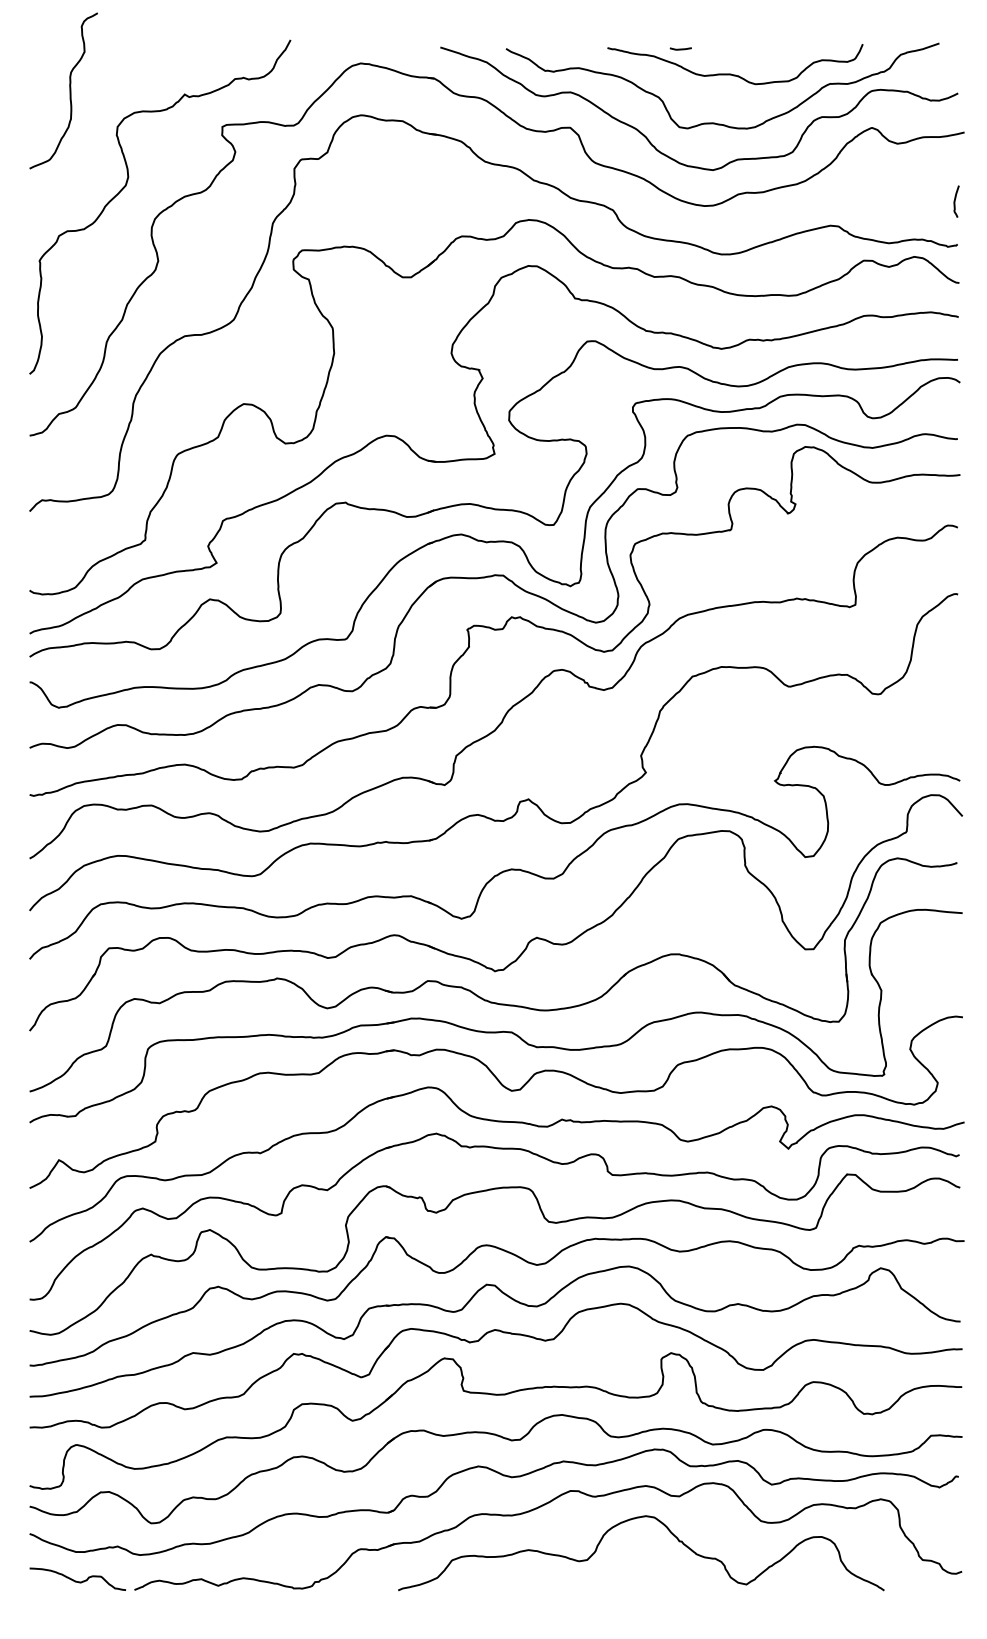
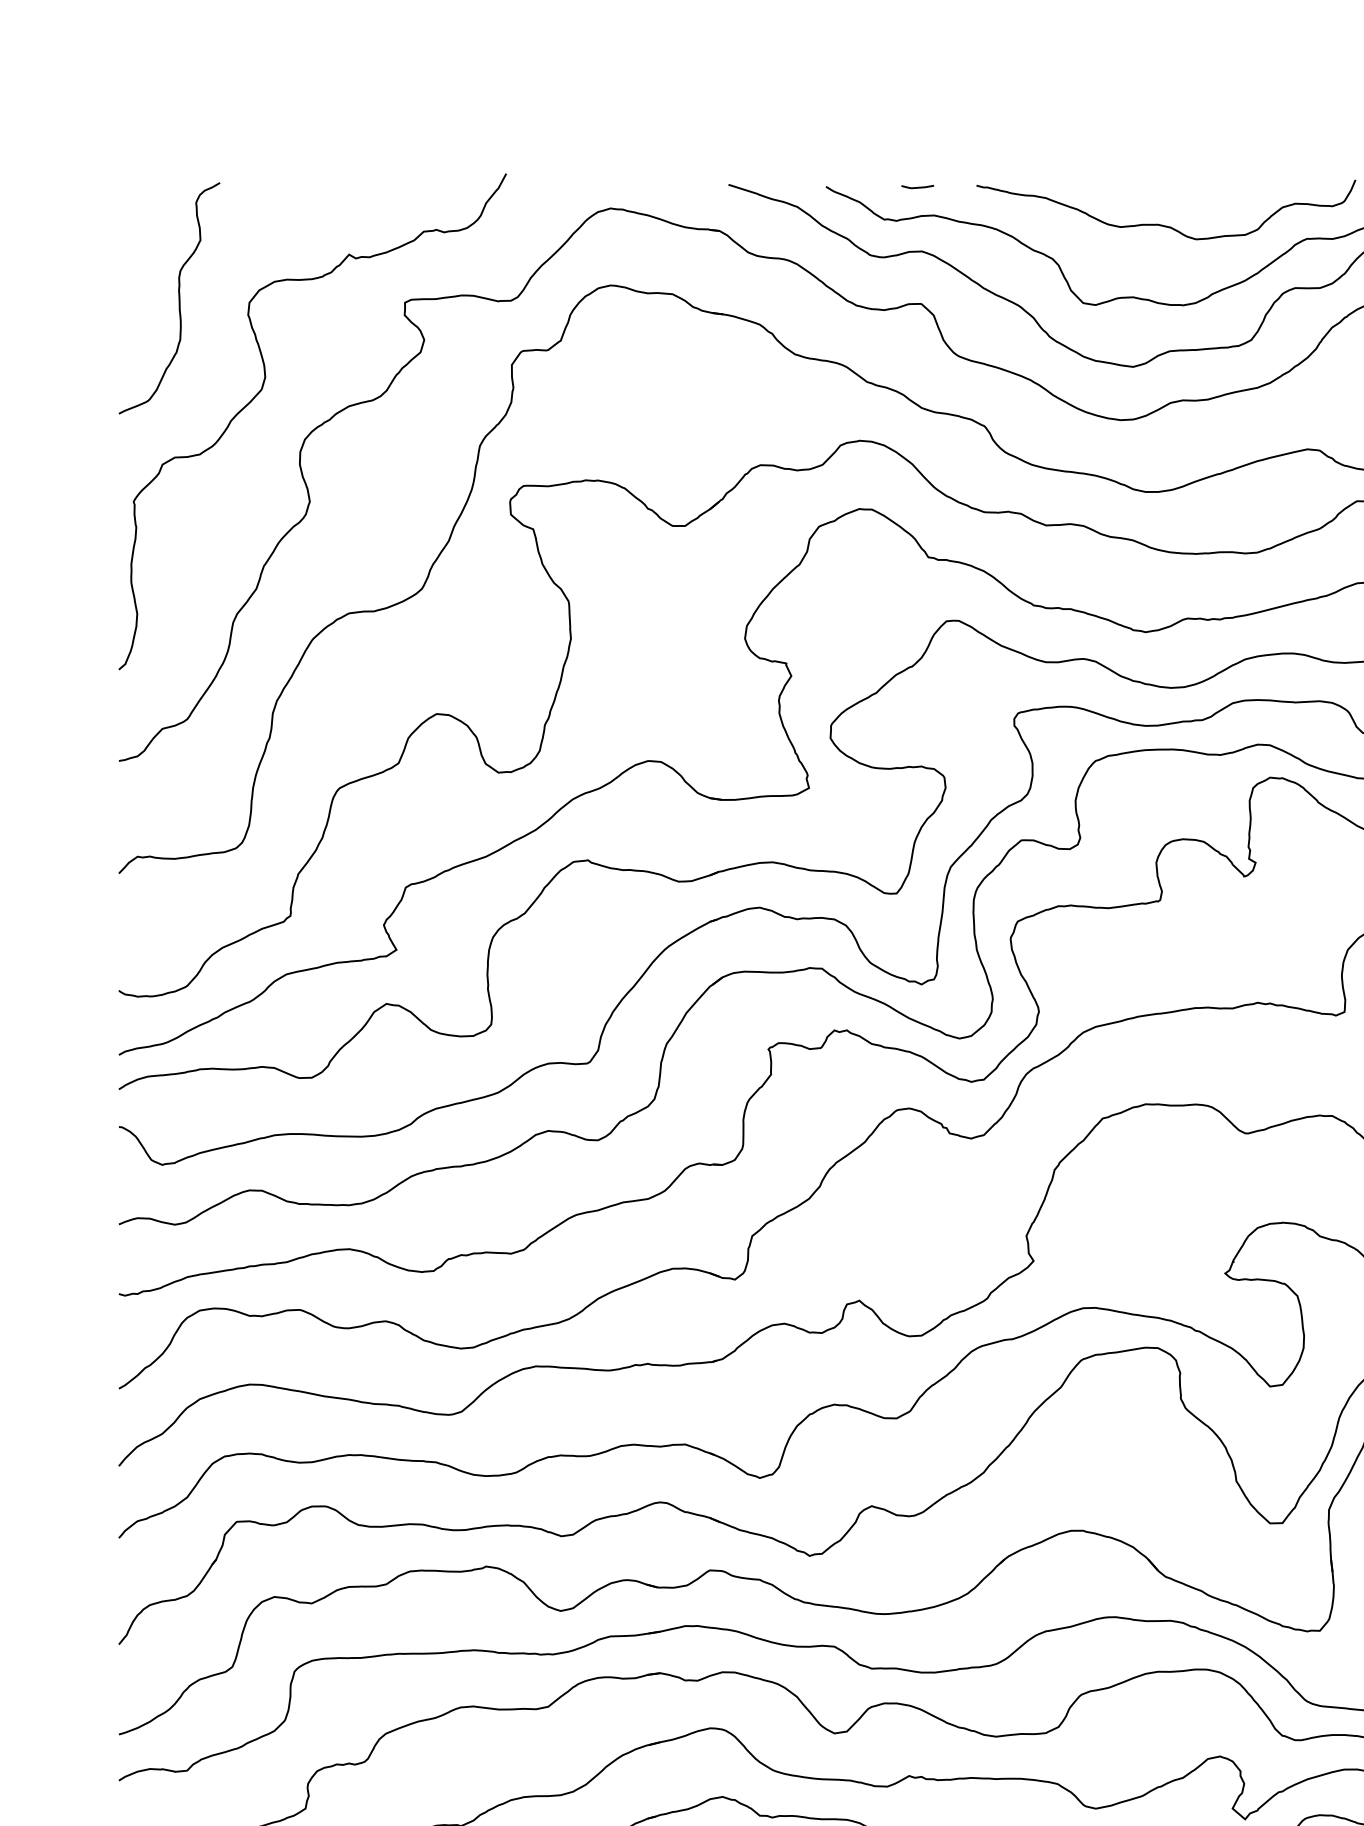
line: (680, 48) -> (917, 186), moved
curve: (69, 90) -> (178, 297), moved

